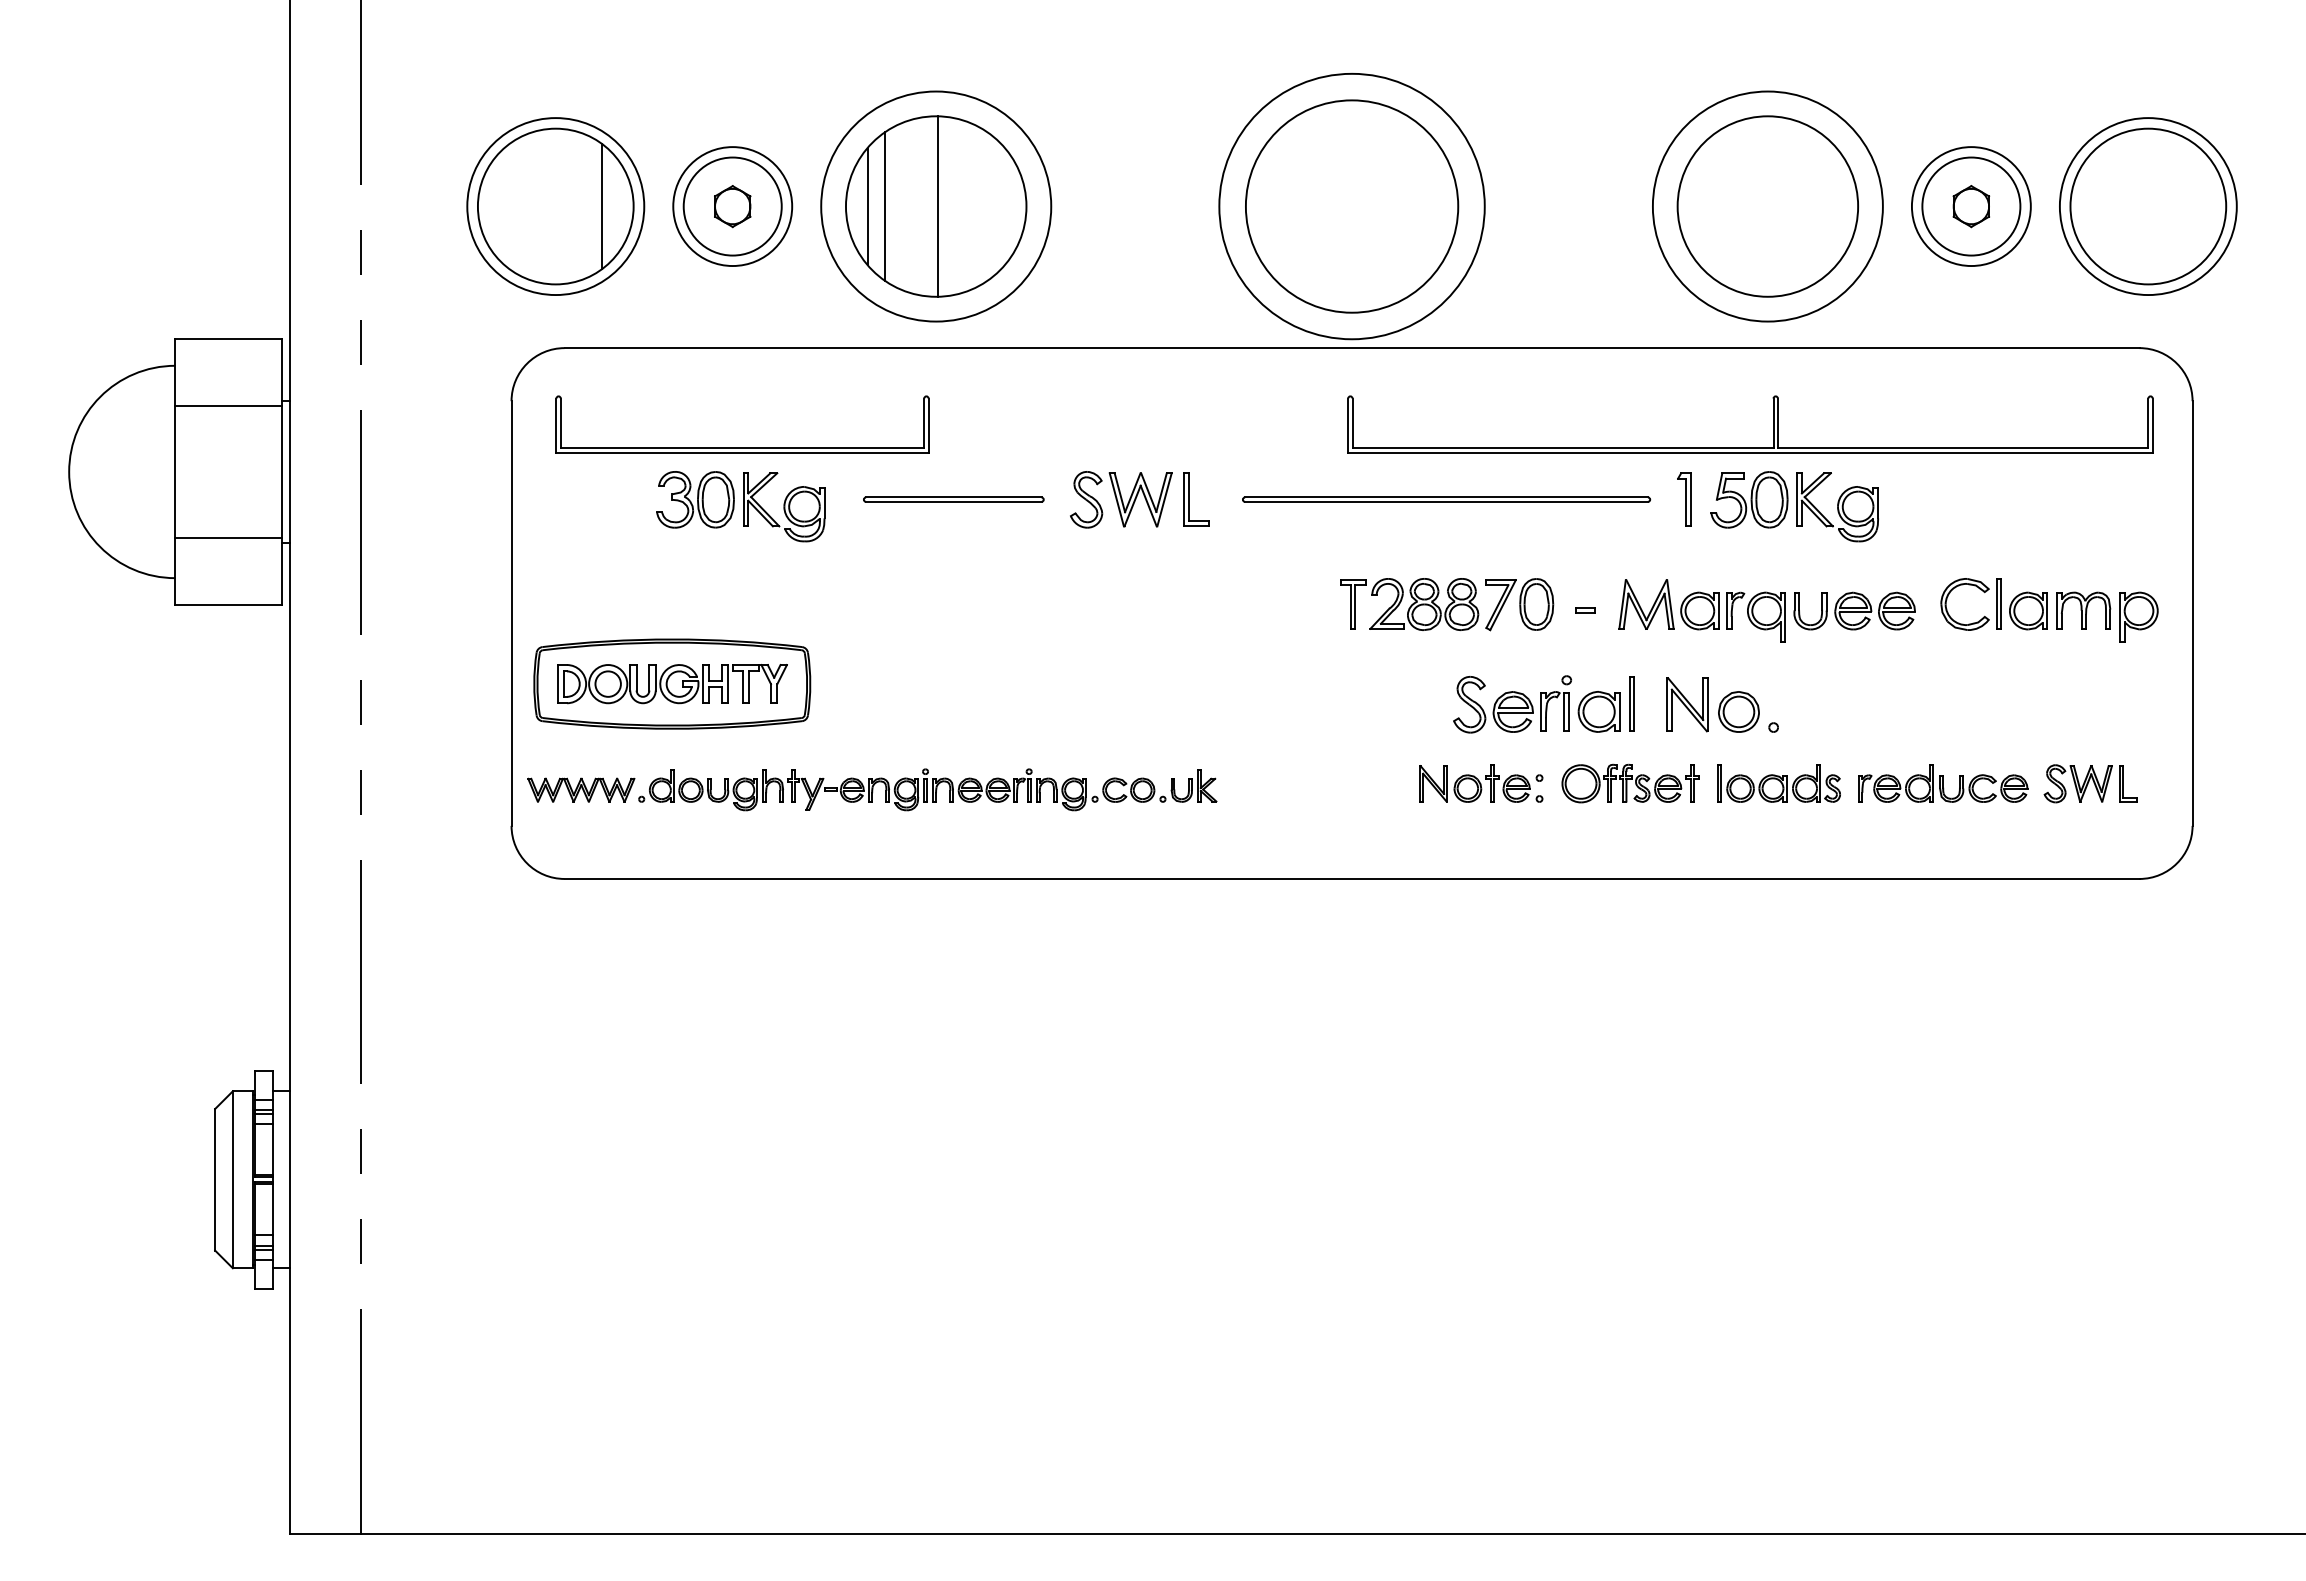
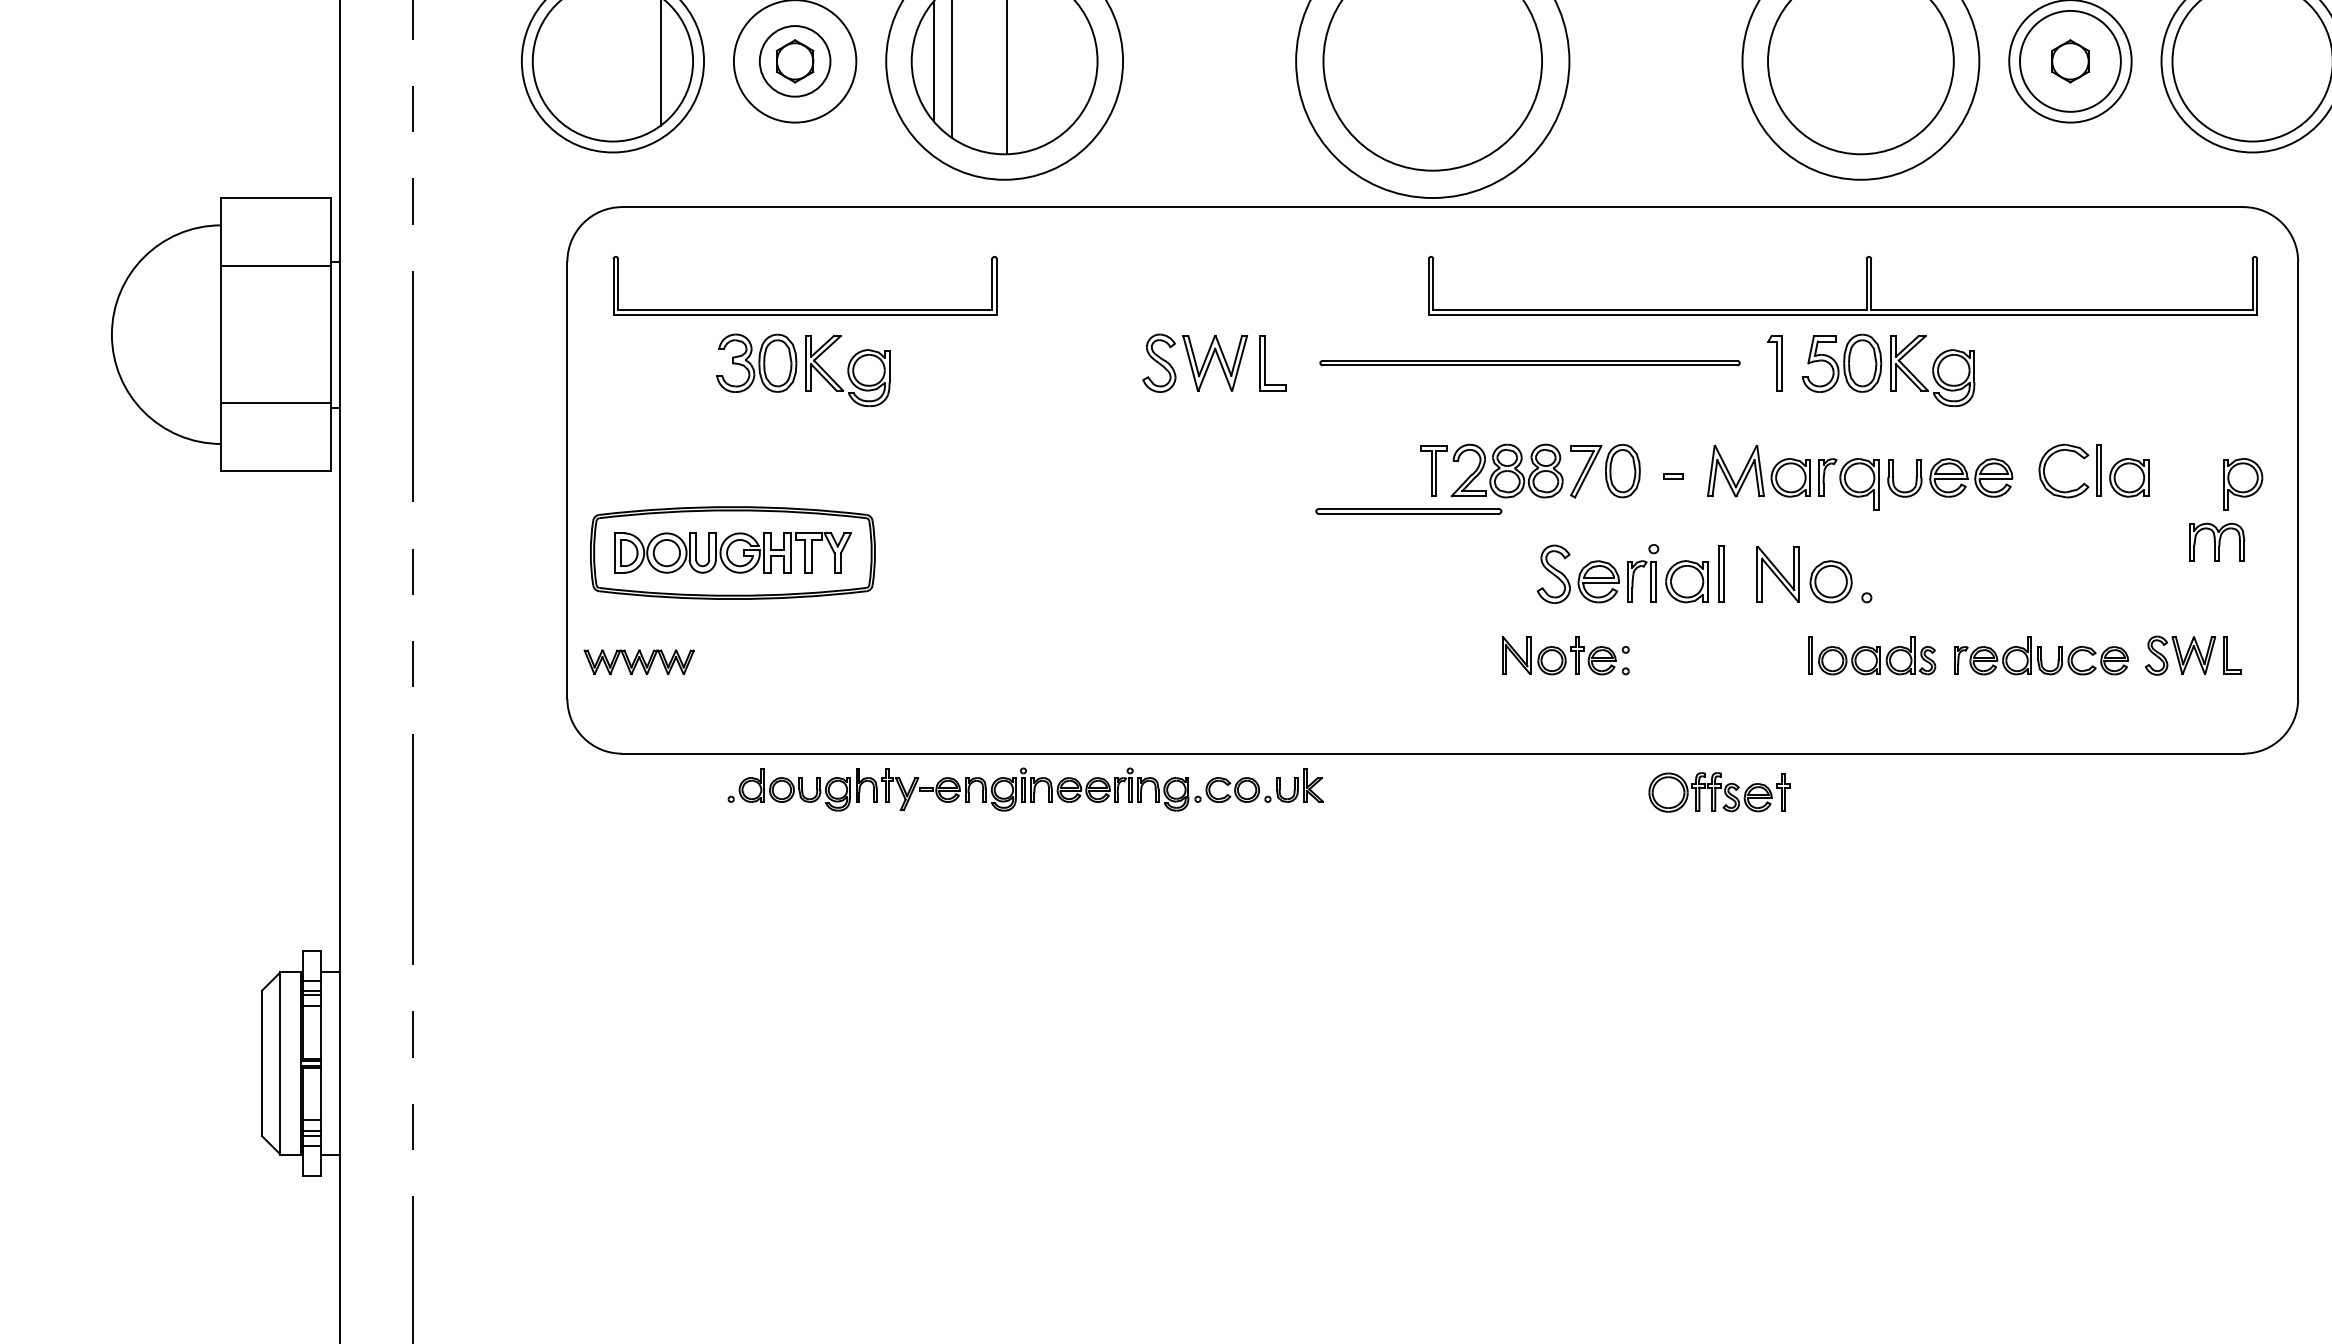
circle: (732, 206) -> (794, 61), size x0.7
part: (953, 499) -> (1408, 511), moved
part: (2083, 610) -> (2216, 542), moved
part: (1630, 783) -> (1719, 792), moved
part: (927, 789) -> (1025, 789), moved

